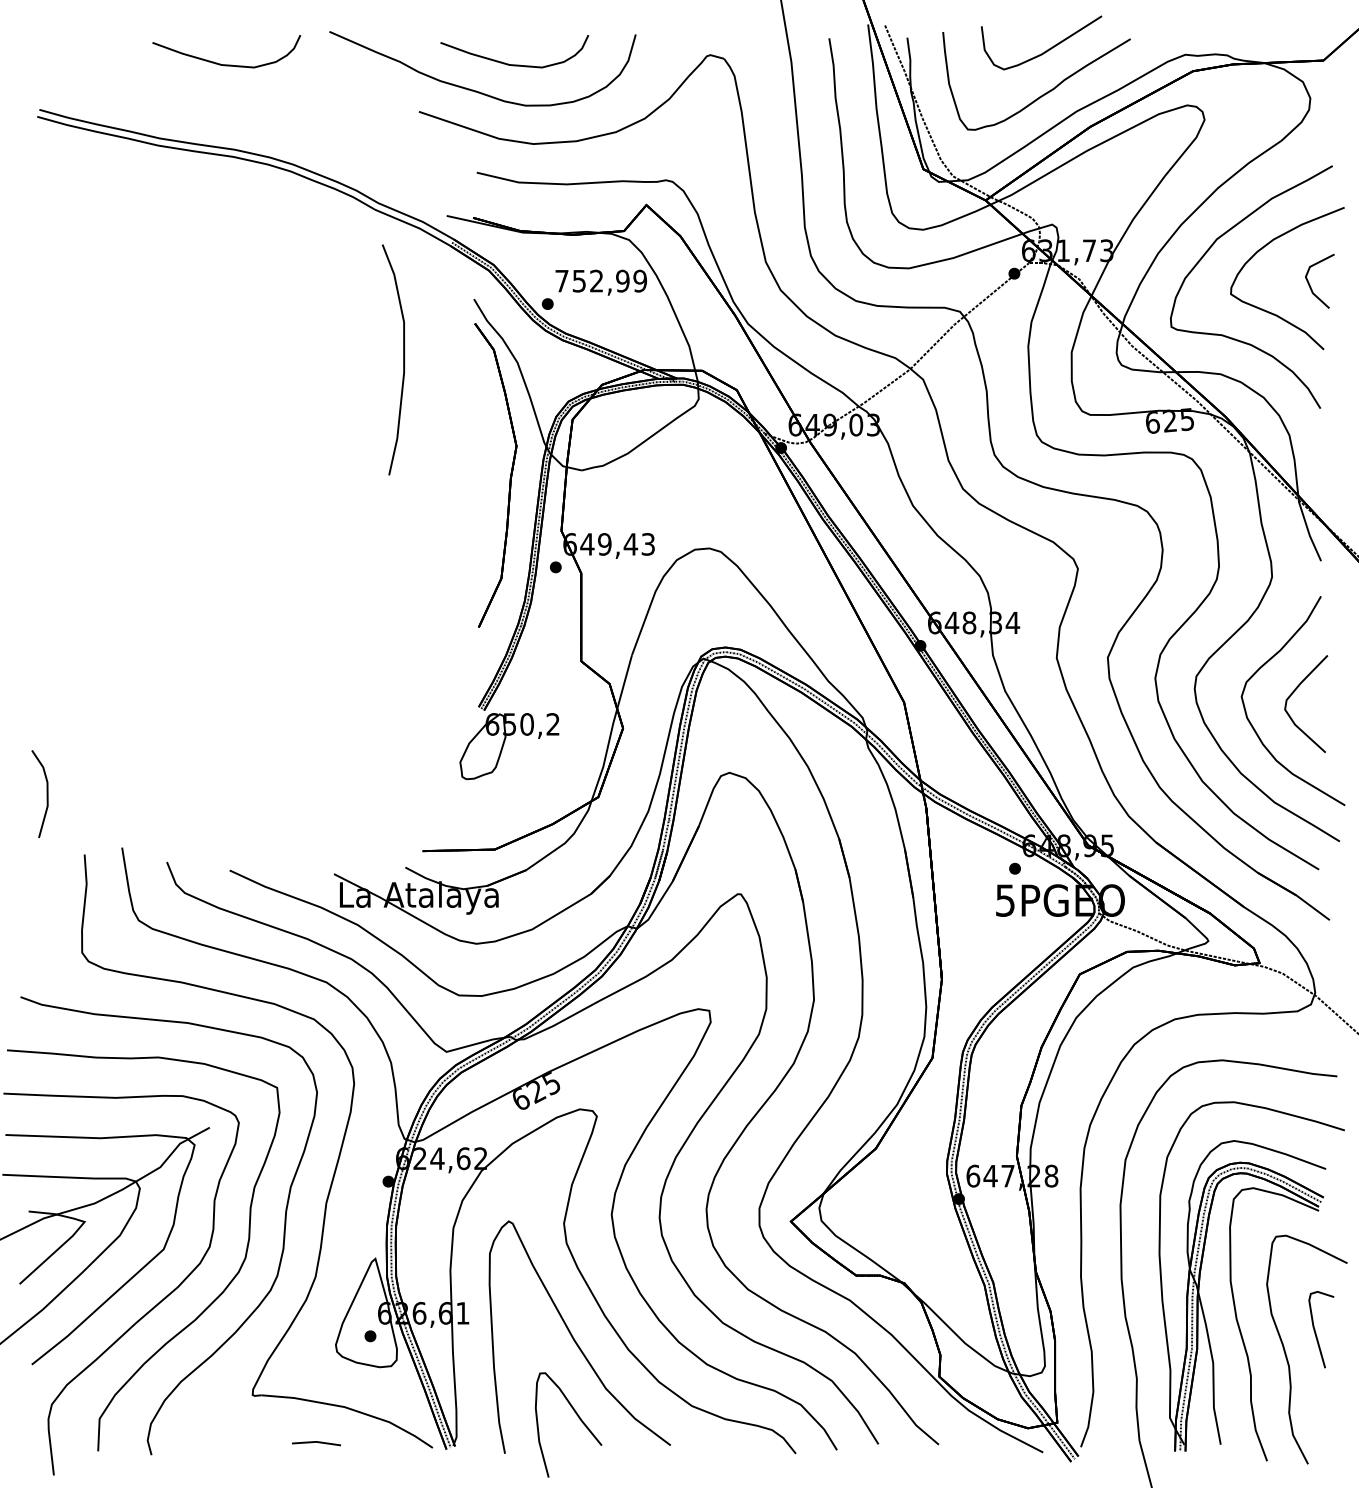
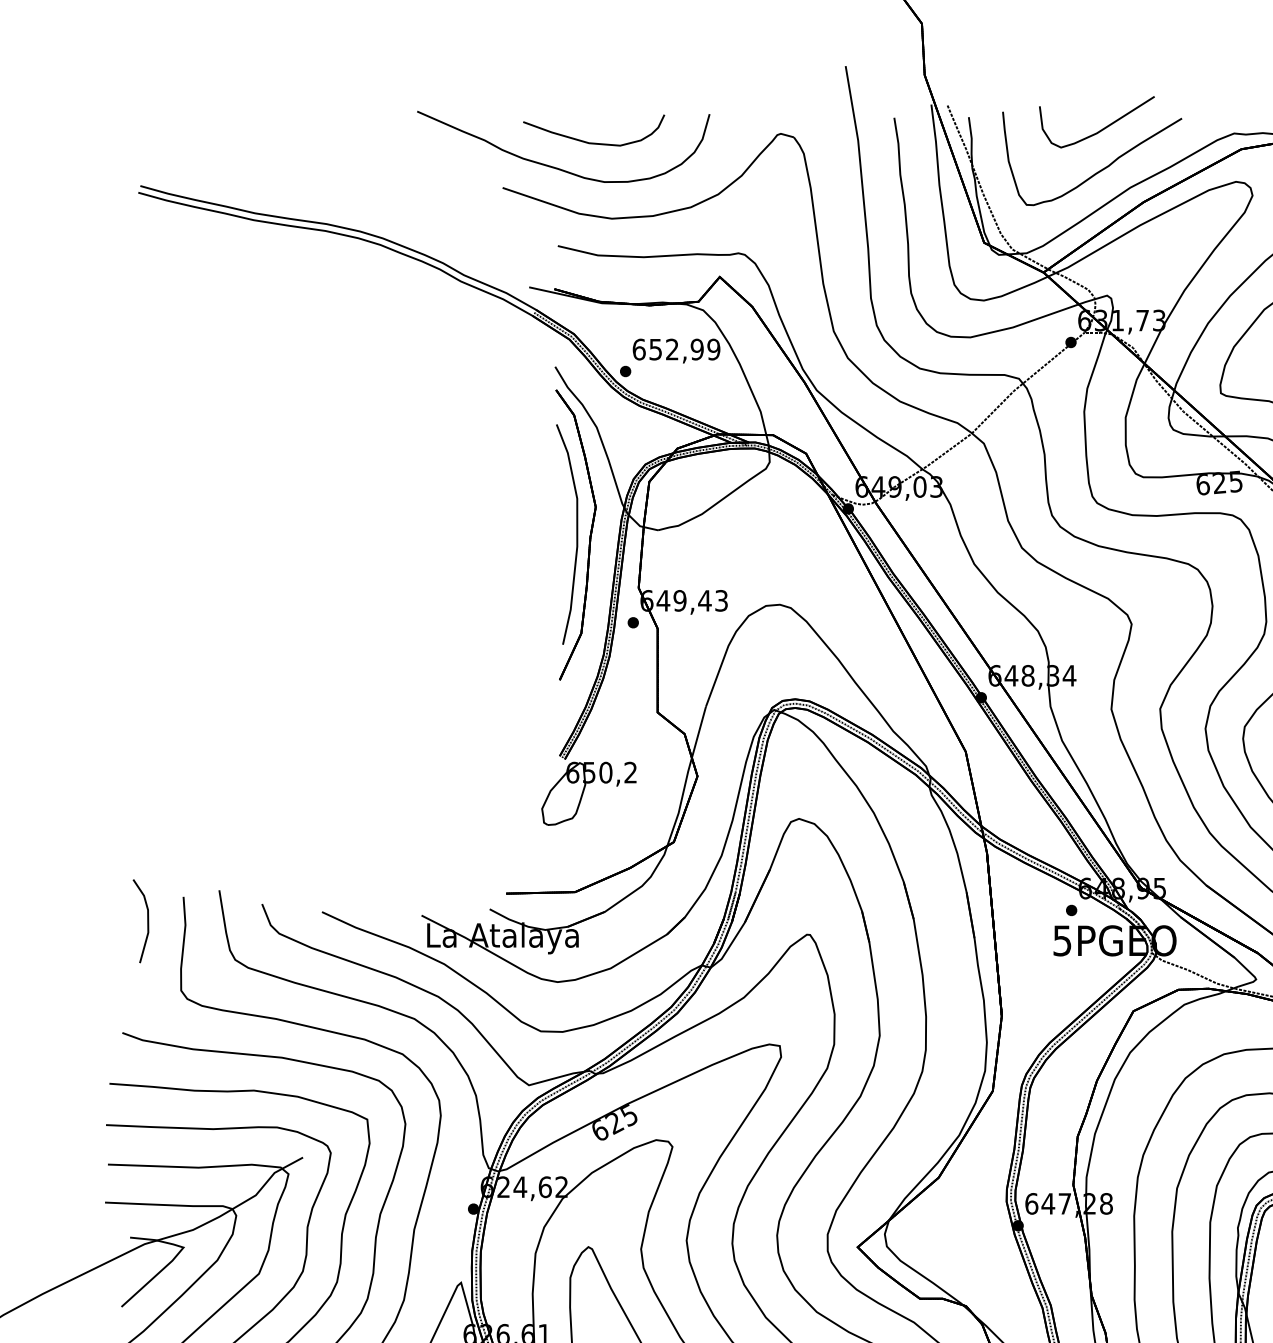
curve: (226, 64) -> (318, 142), removed
text: (561, 280) -> (638, 348), 752,99 -> 652,99
curve: (403, 359) -> (576, 534), moved
line: (46, 793) -> (147, 920), moved

